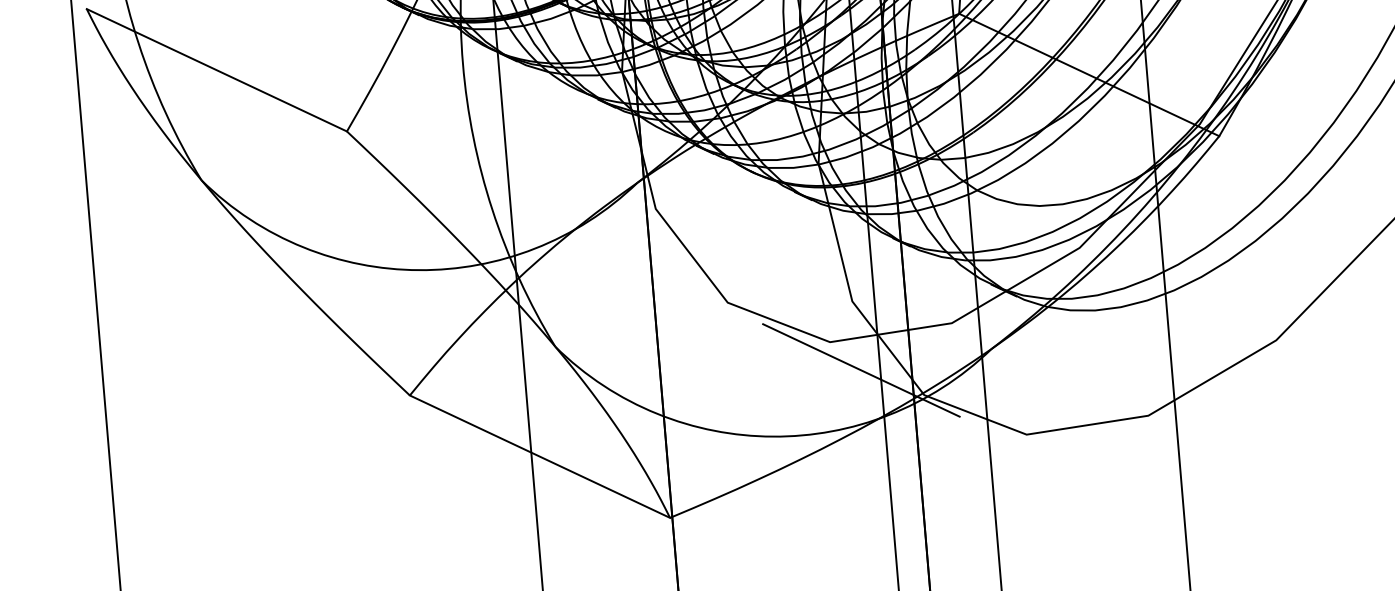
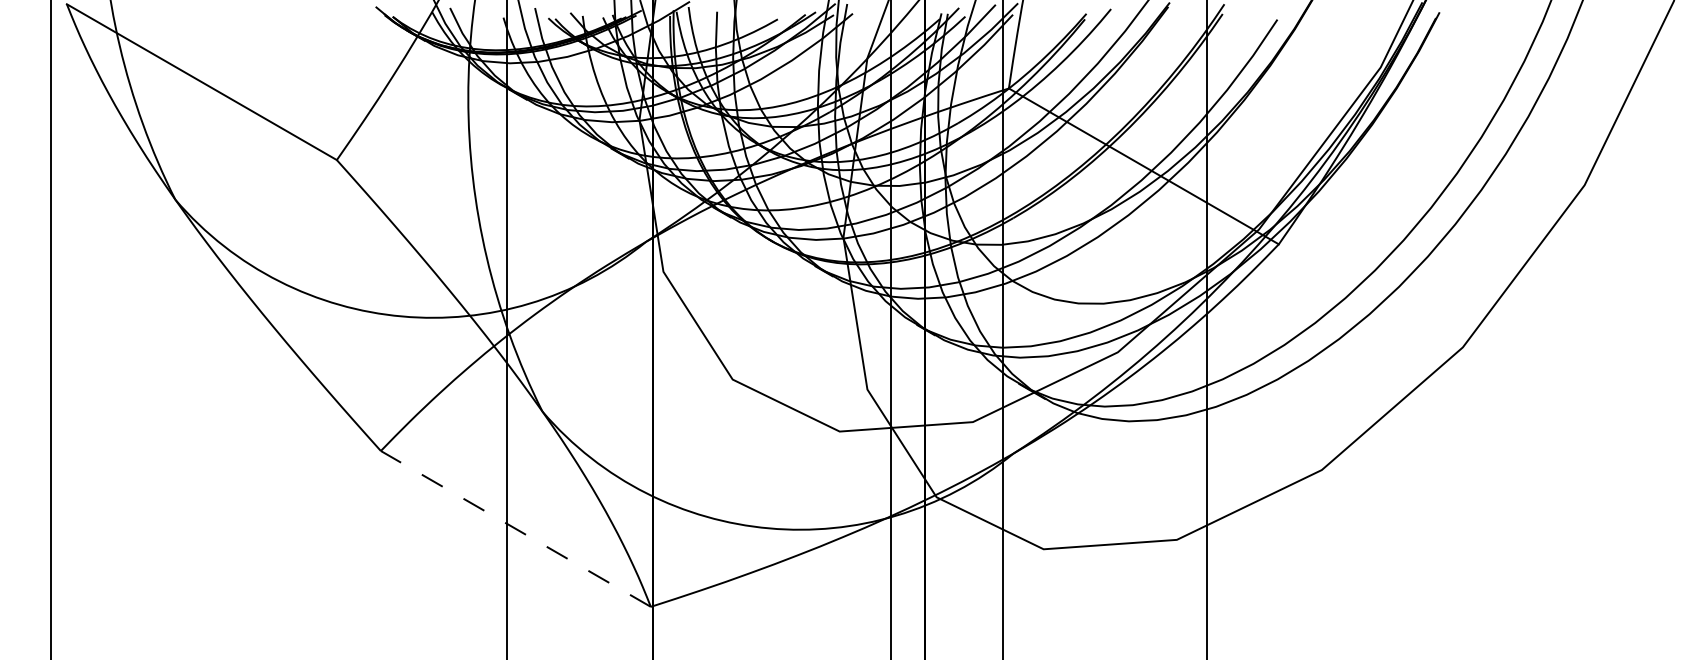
line: (860, 370) -> (870, 464), removed
line: (539, 456) -> (515, 528), solid -> dashed

